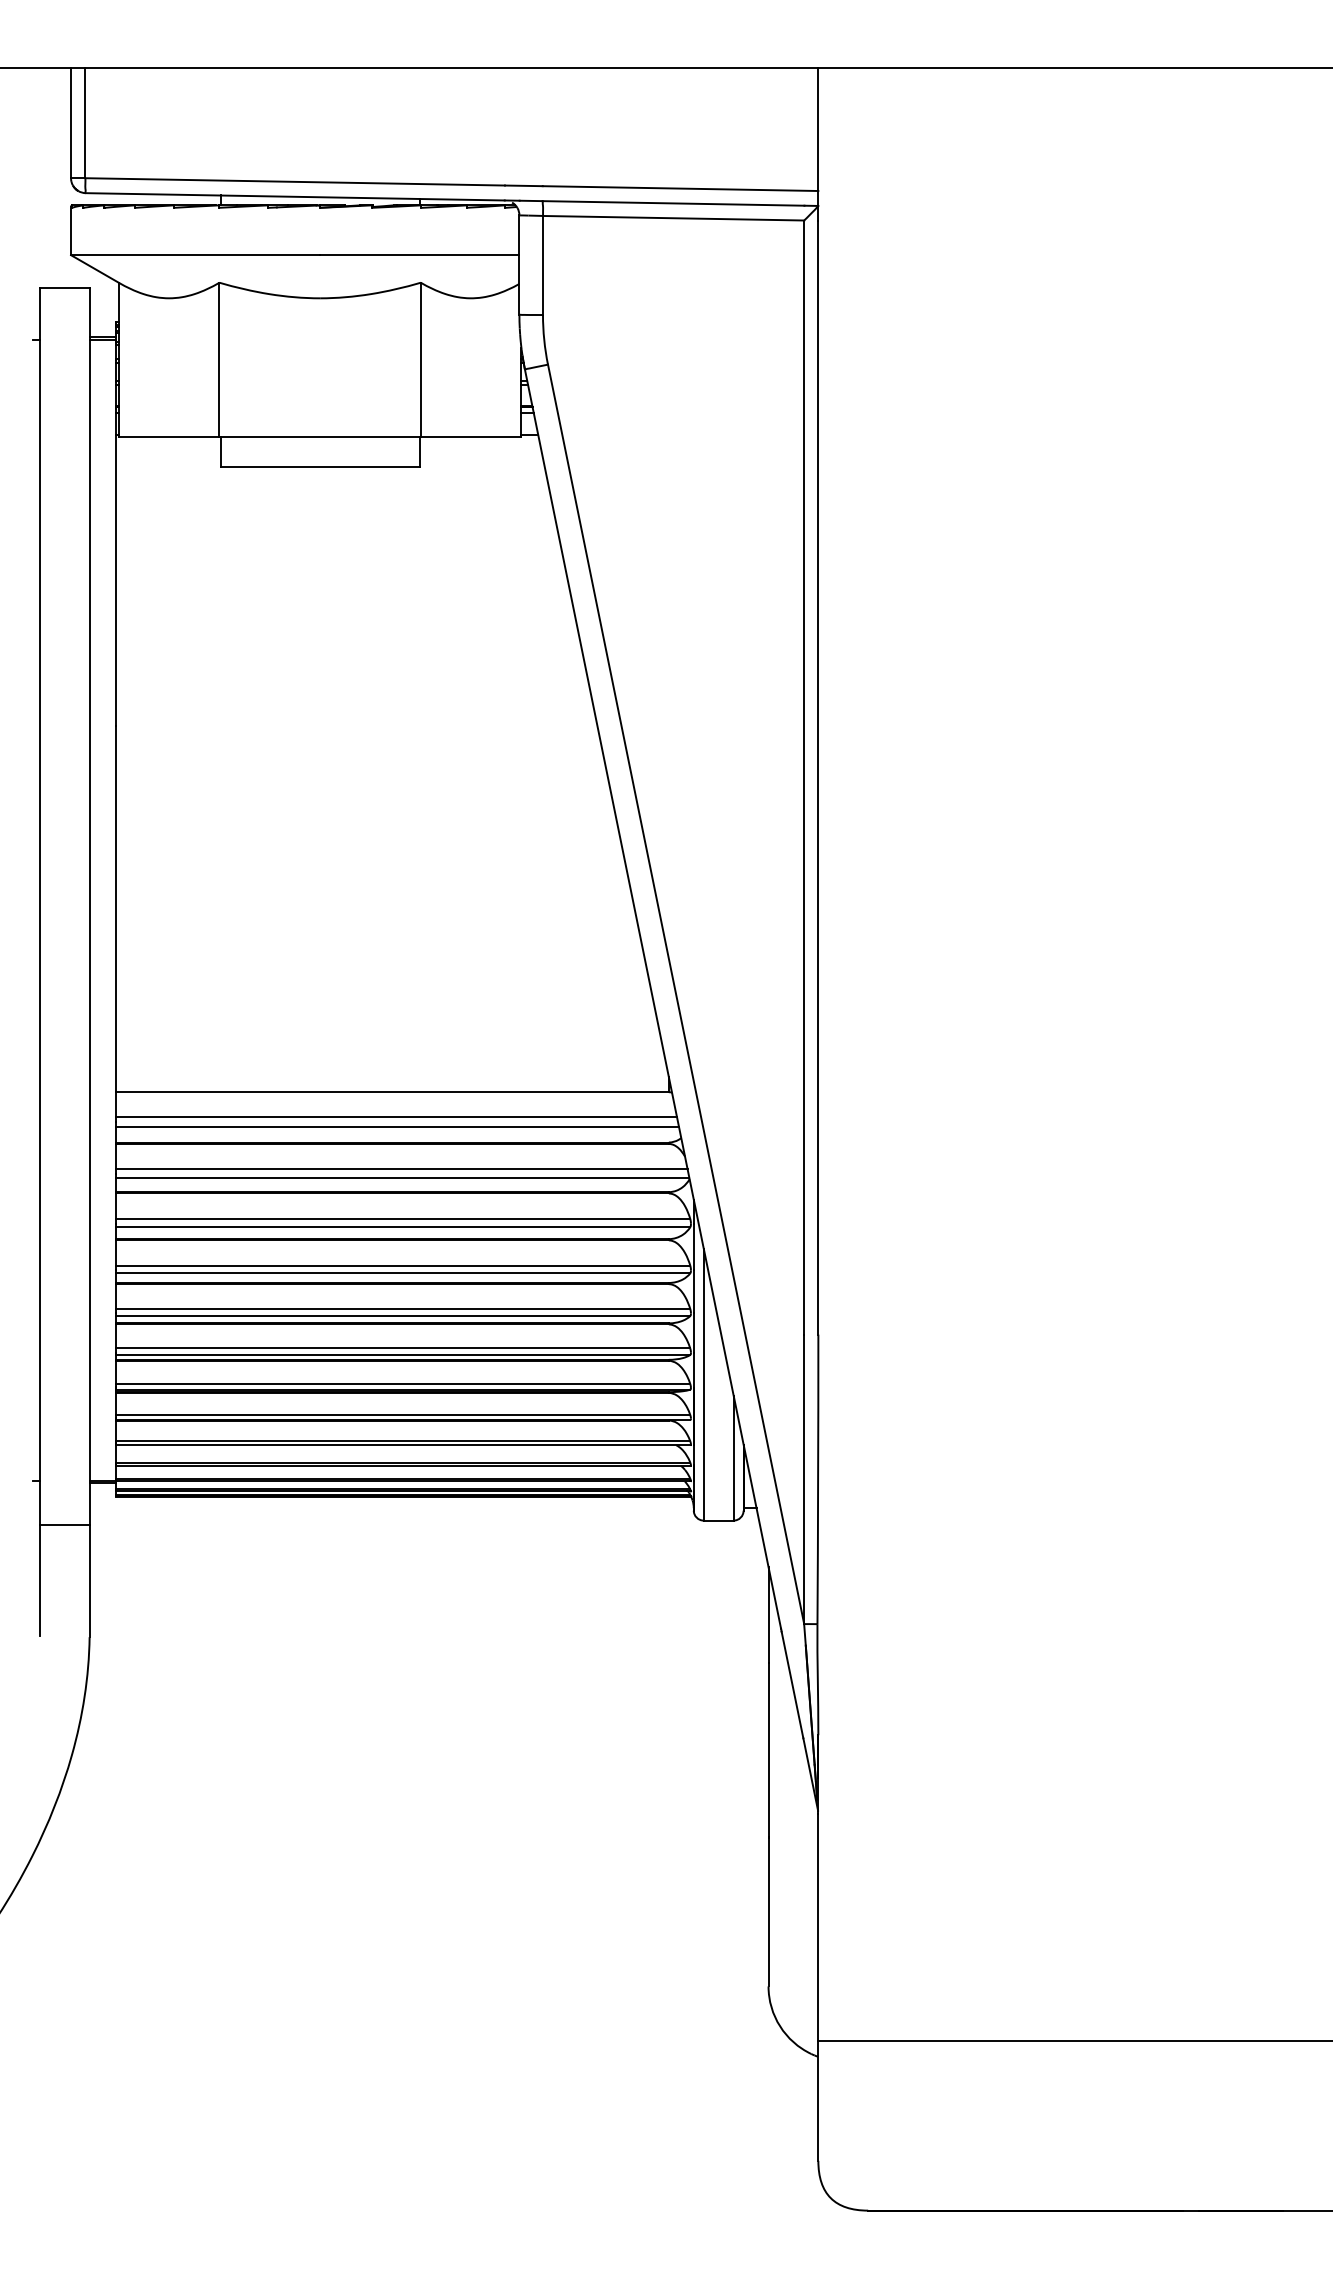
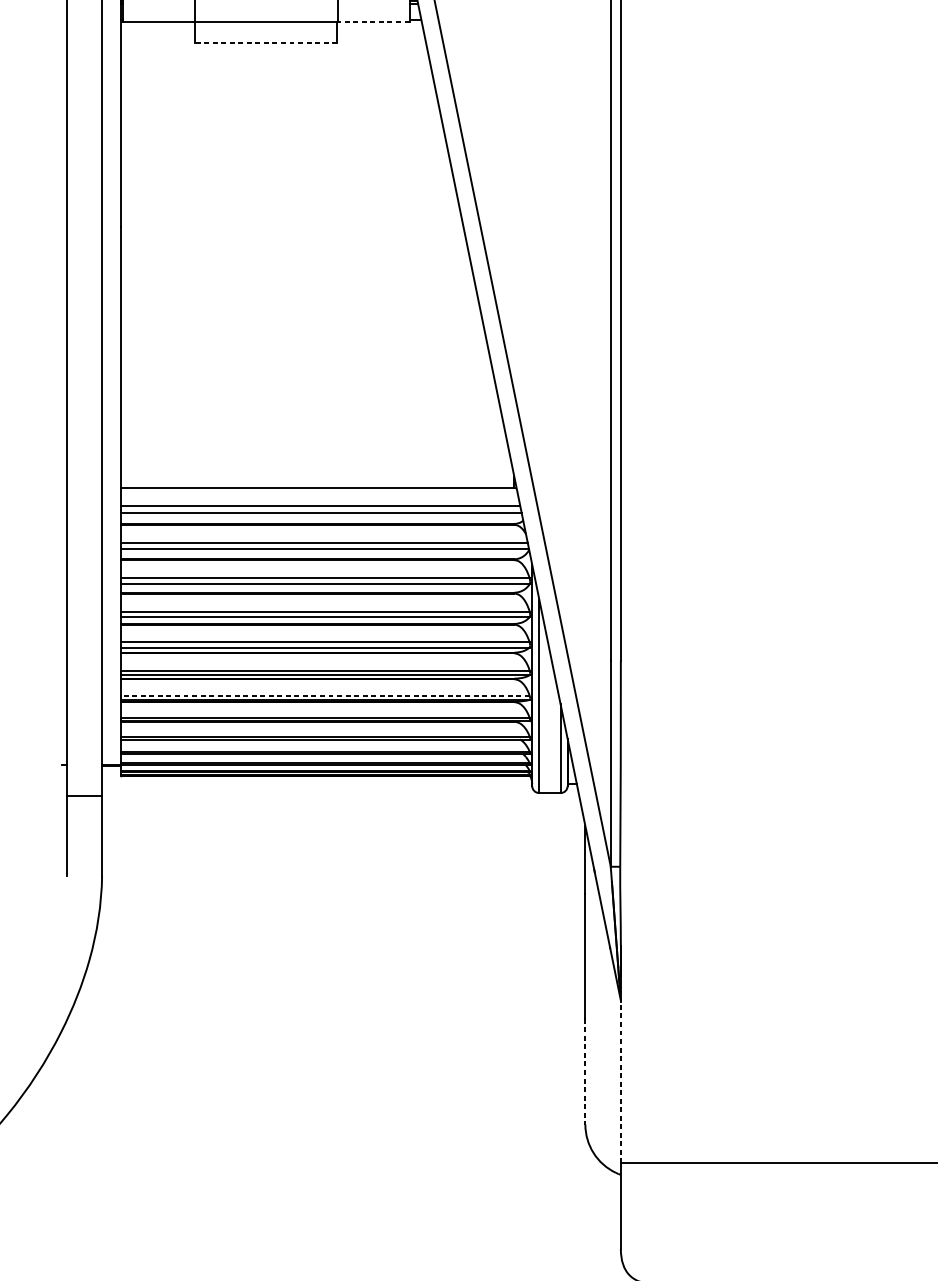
line: (470, 437) -> (373, 22), solid -> dashed
line: (320, 466) -> (266, 42), solid -> dashed
line: (402, 1383) -> (324, 695), solid -> dashed
line: (768, 1912) -> (585, 1072), solid -> dashed
line: (818, 1927) -> (620, 1082), solid -> dashed

